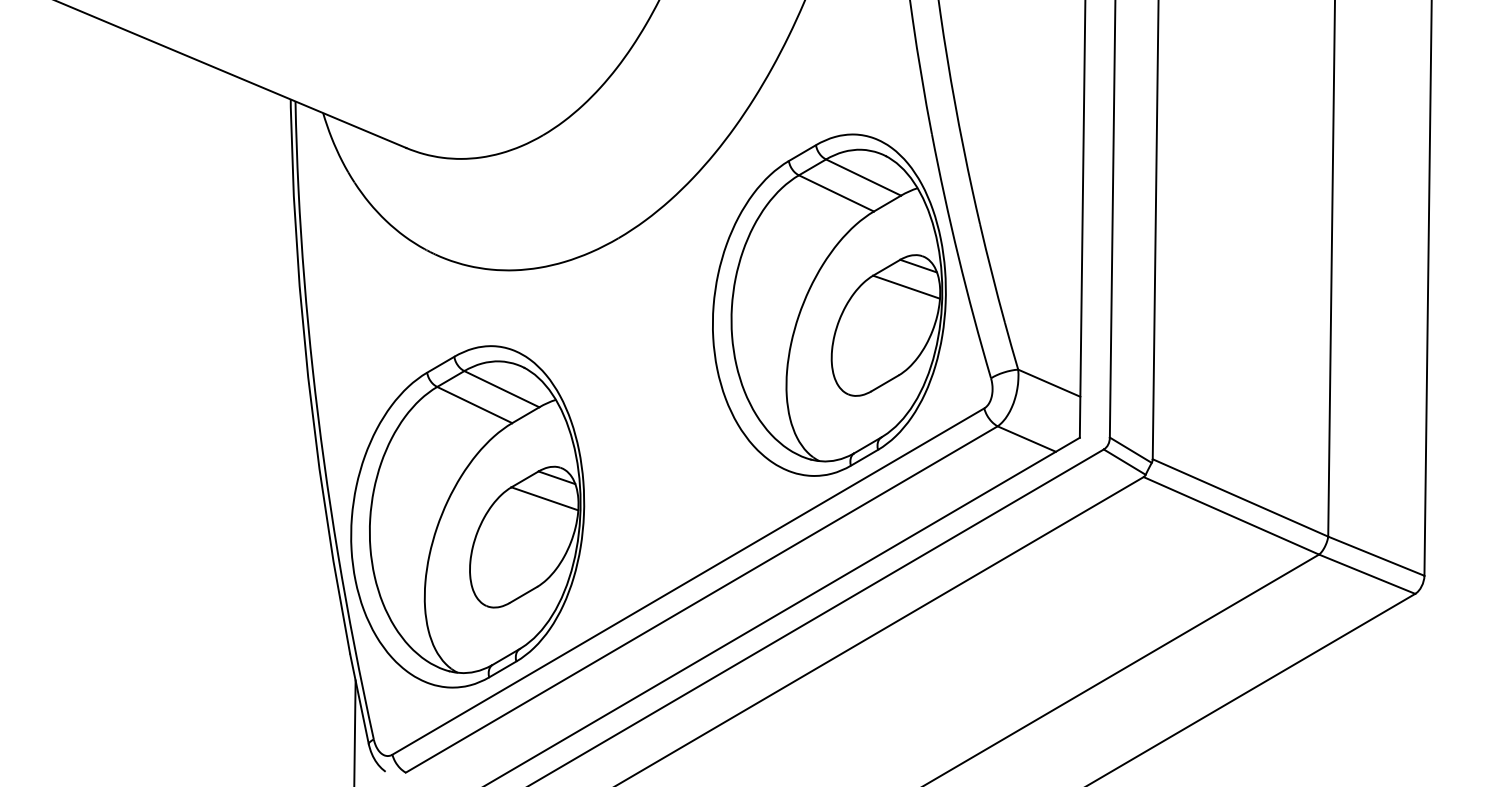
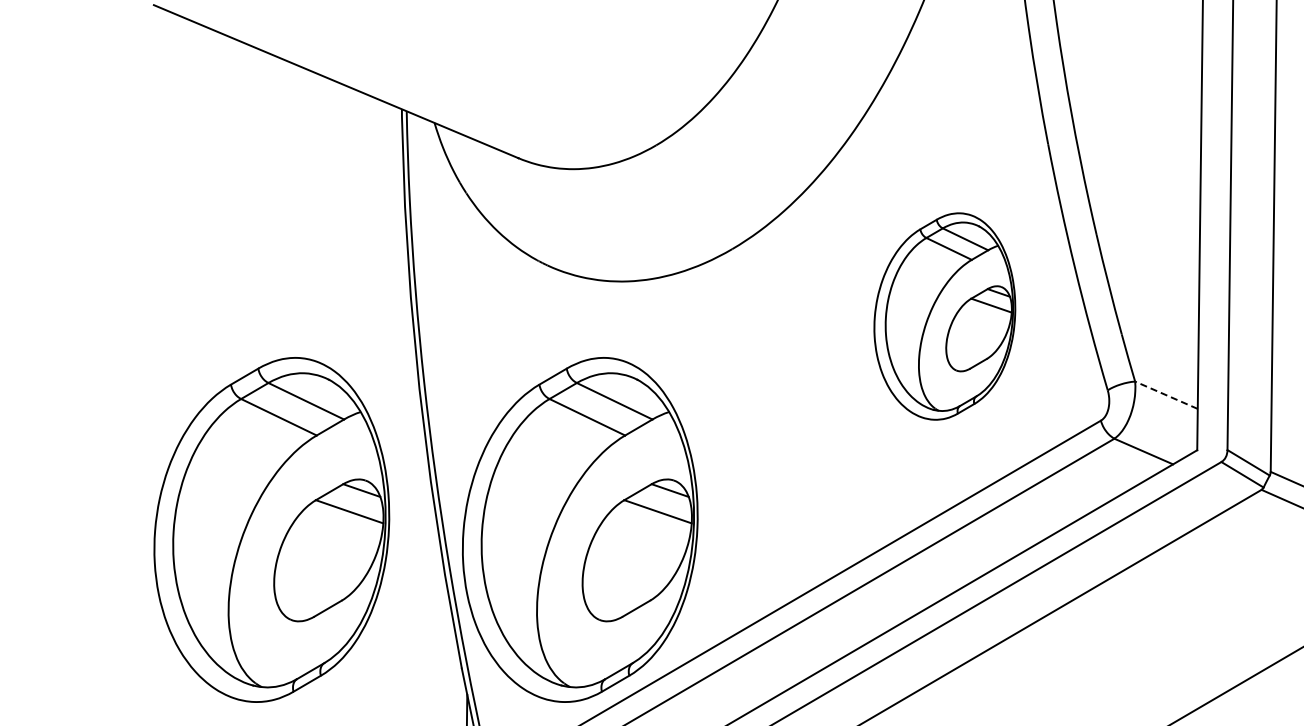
part: (829, 304) -> (944, 315), size x0.6
line: (1049, 383) -> (1166, 395), solid -> dashed
part: (161, 516) -> (271, 529), added

